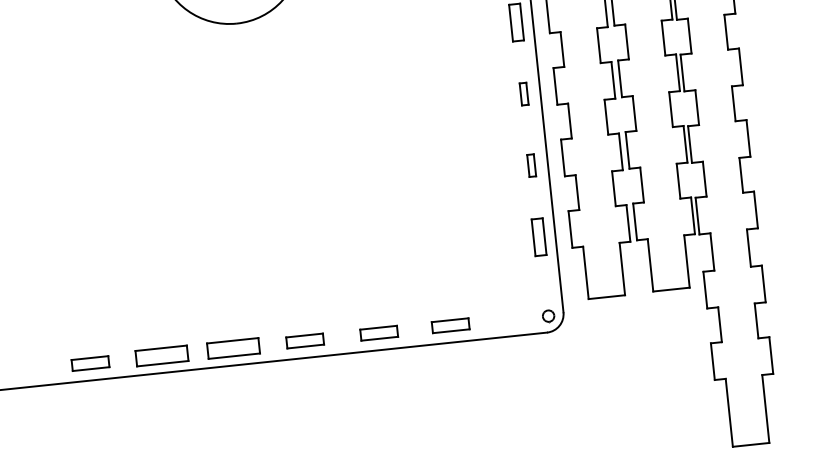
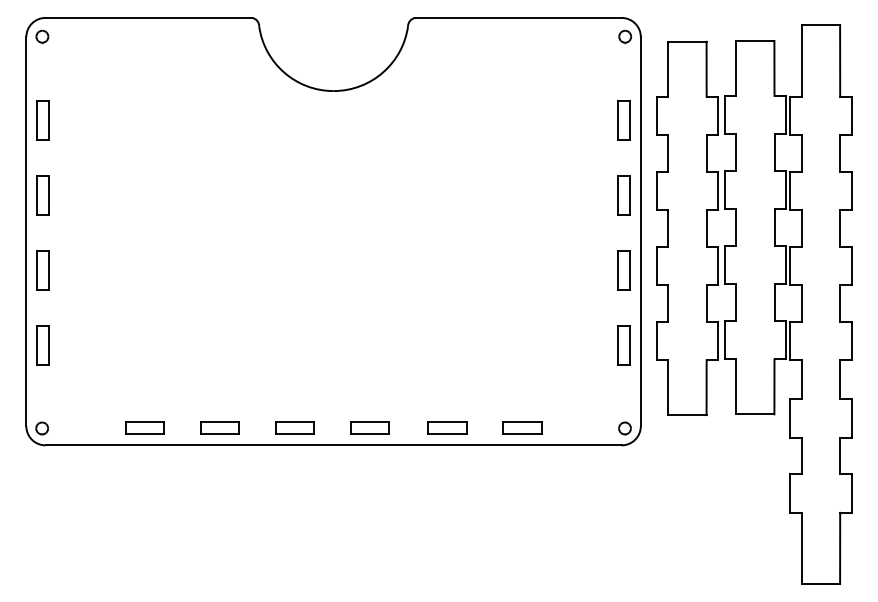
part: (523, 94) -> (623, 195), size x1.67
part: (531, 165) -> (623, 270), size x1.67
part: (233, 348) -> (294, 427), size x0.71
part: (161, 355) -> (219, 427), size x0.71

